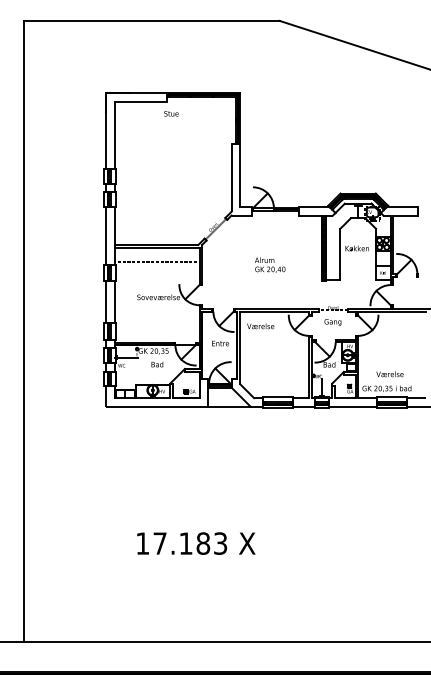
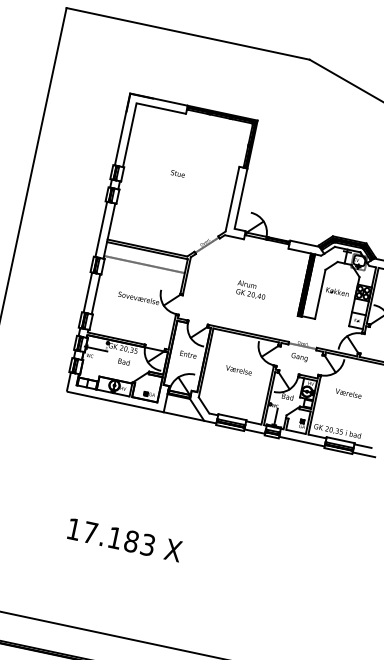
text: (171, 113) -> (178, 173), moved
text: (260, 326) -> (238, 370), moved
text: (389, 374) -> (348, 393), moved

